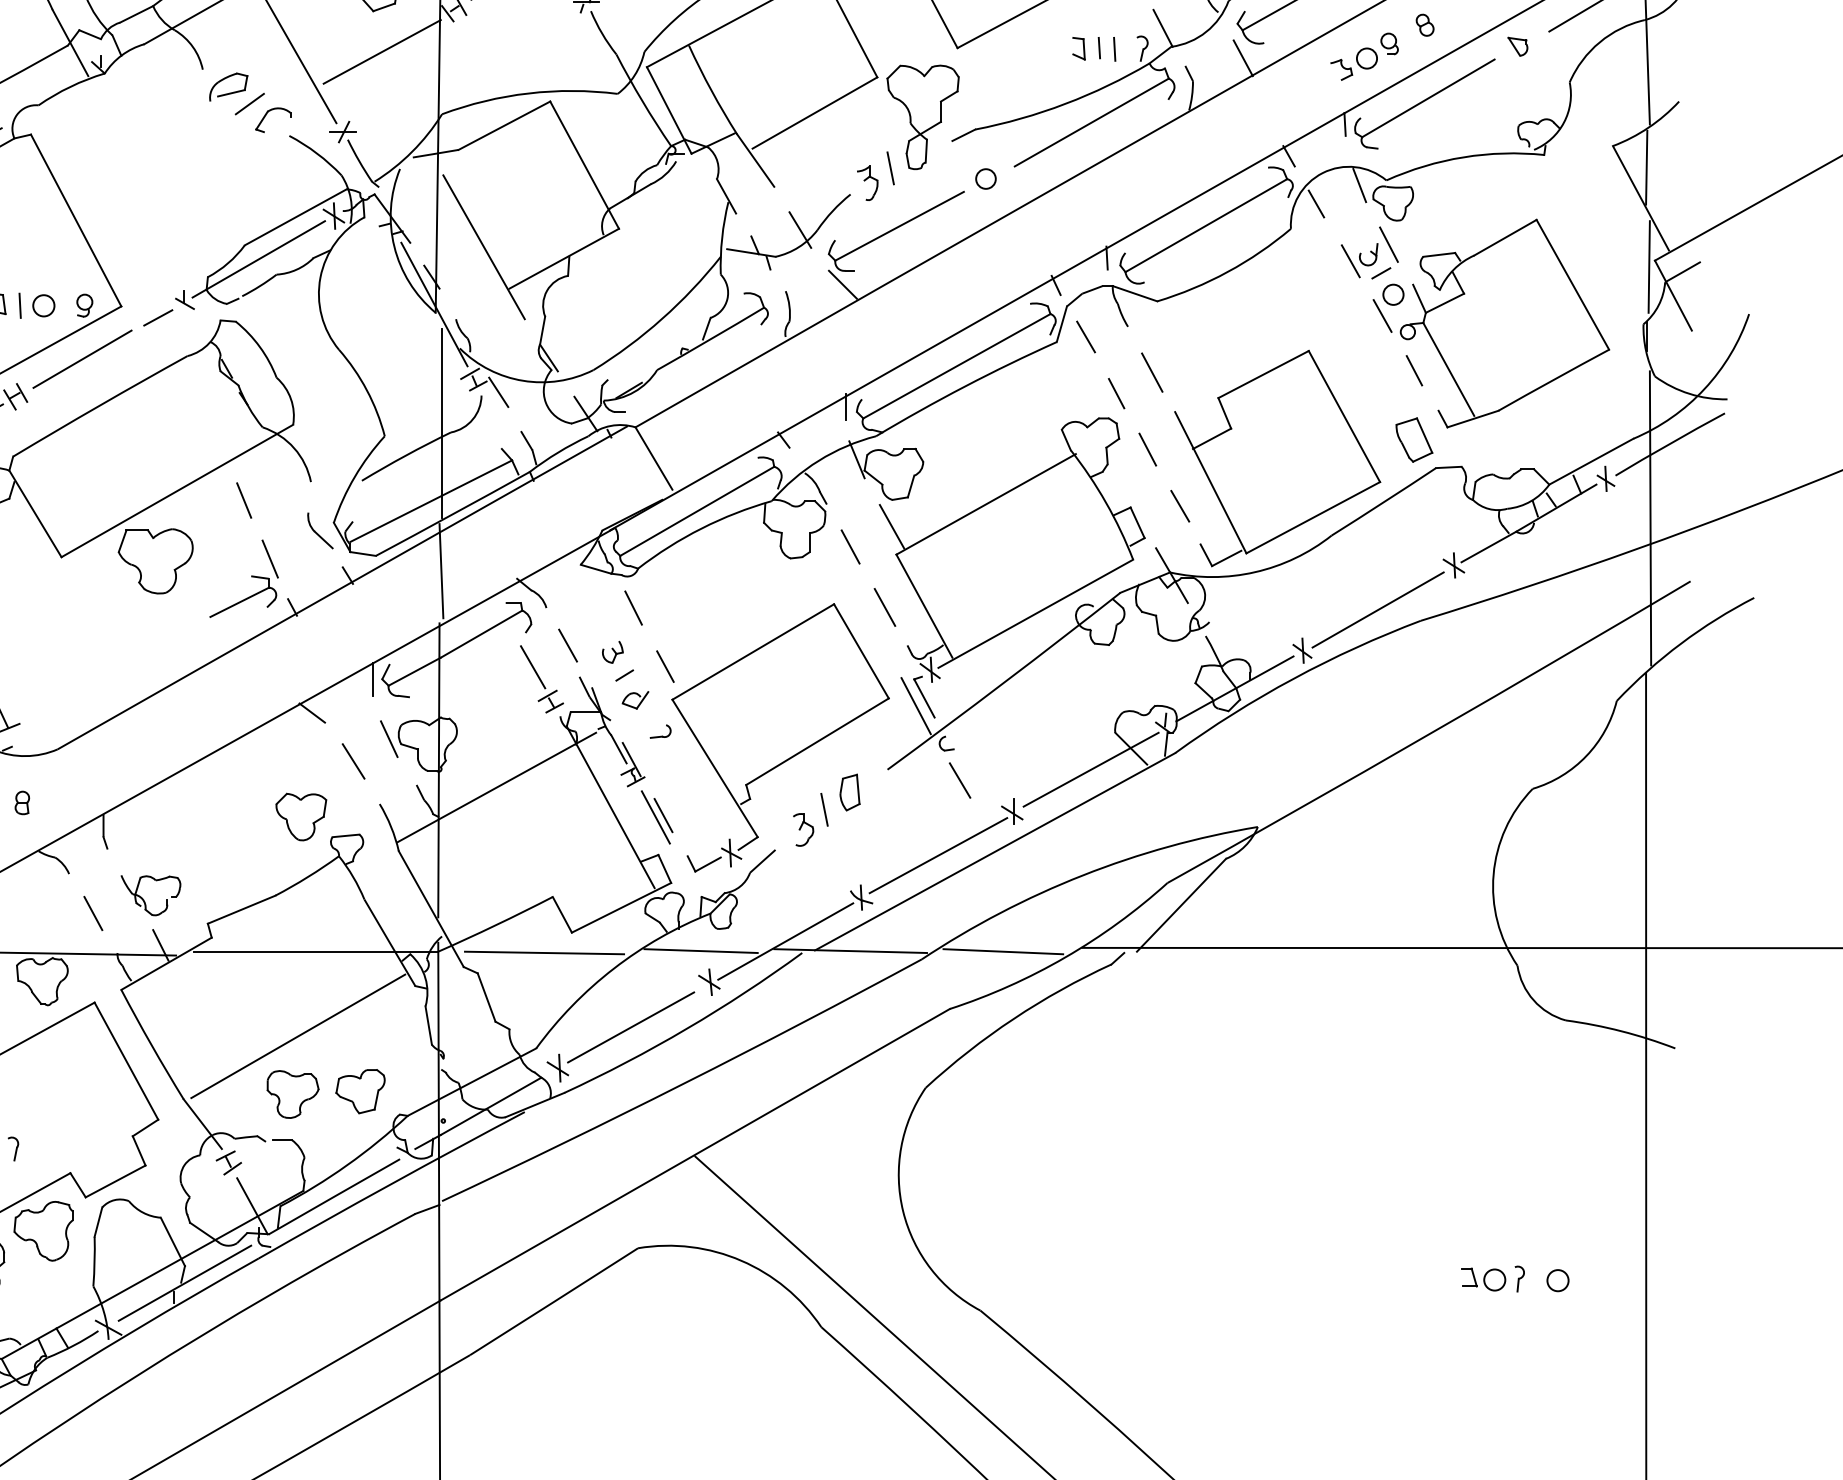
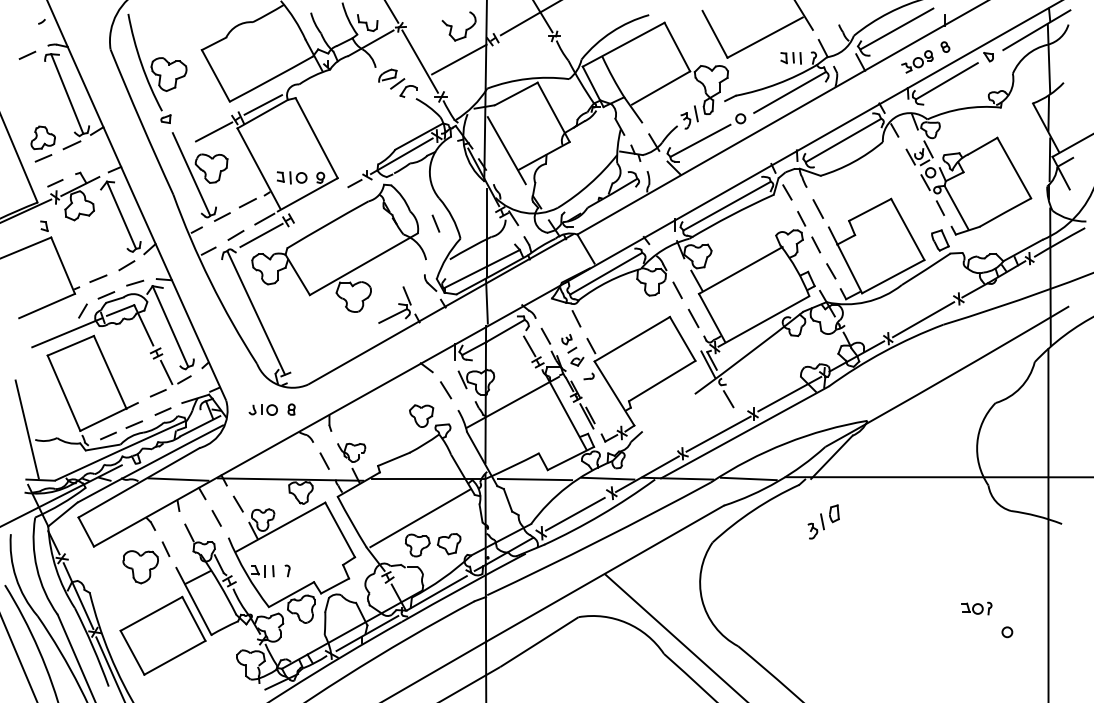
line: (82, 358) -> (319, 202), removed
line: (243, 500) -> (435, 223), moved
part: (826, 809) -> (823, 521), moved
part: (1491, 1278) -> (976, 608), moved

